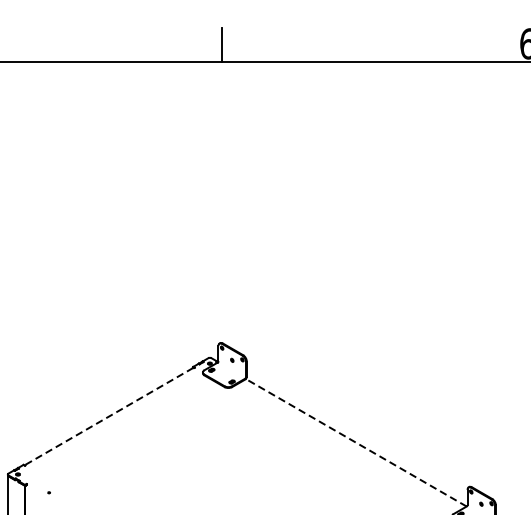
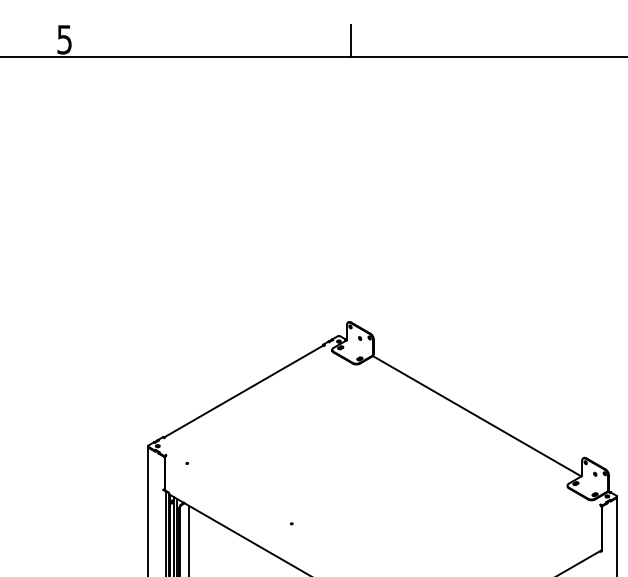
line: (108, 416) -> (243, 391), dashed -> solid
line: (355, 443) -> (476, 416), dashed -> solid

